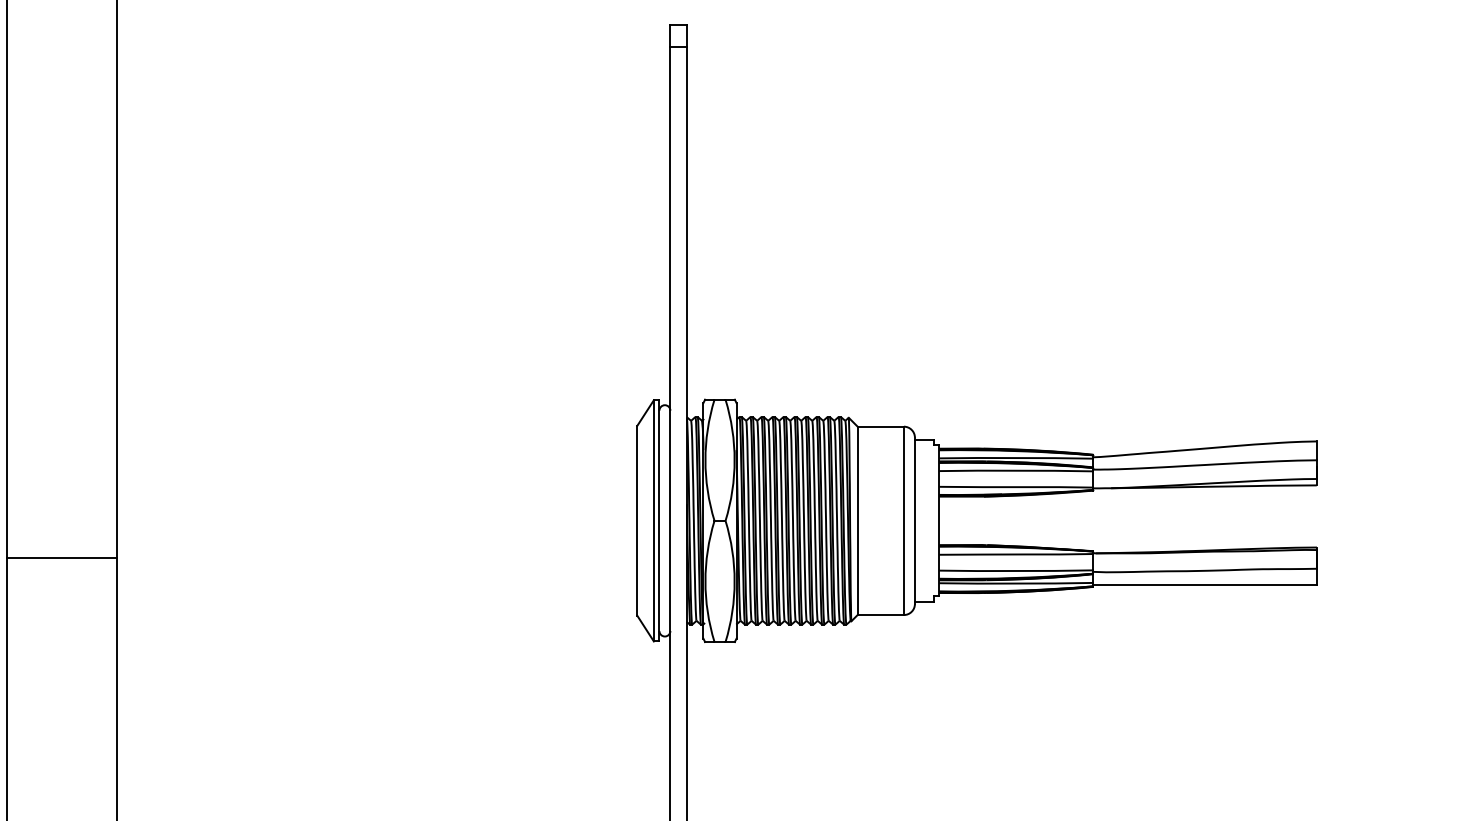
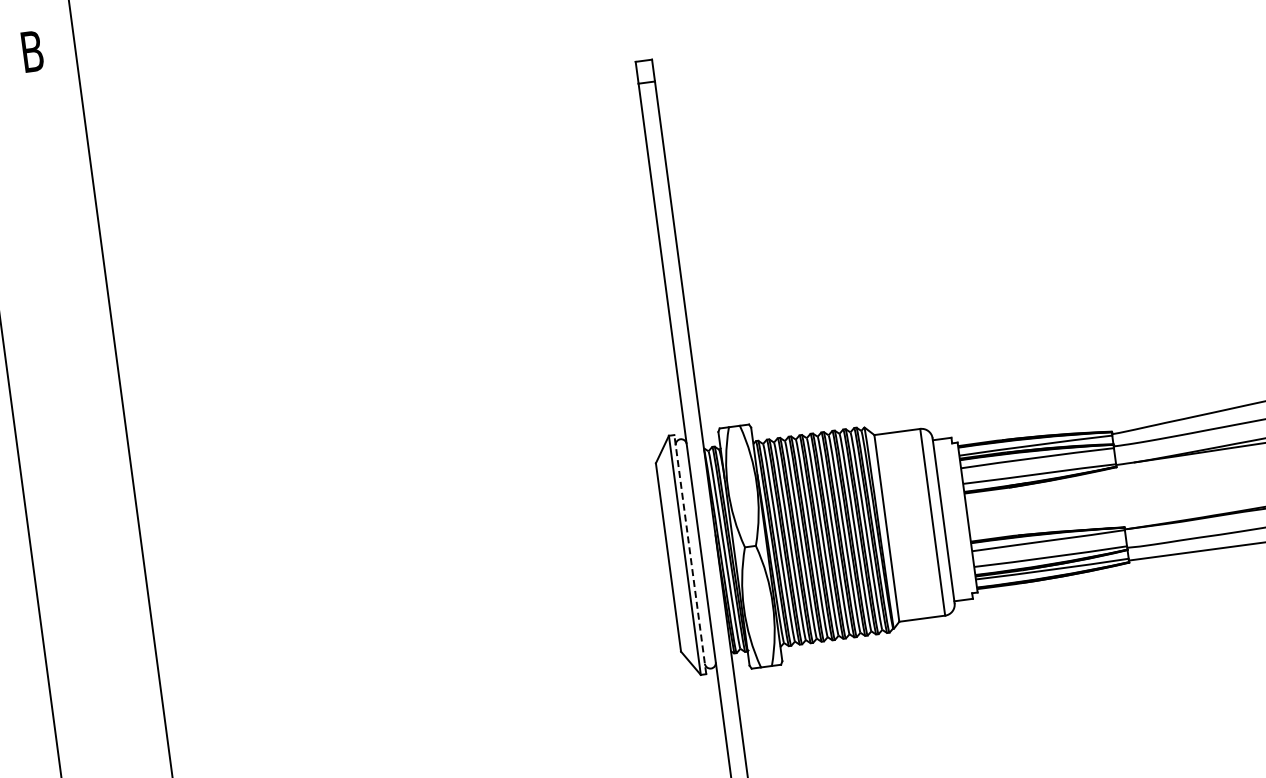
line: (659, 520) -> (690, 554), solid -> dashed
line: (61, 558) -> (102, 671), removed

